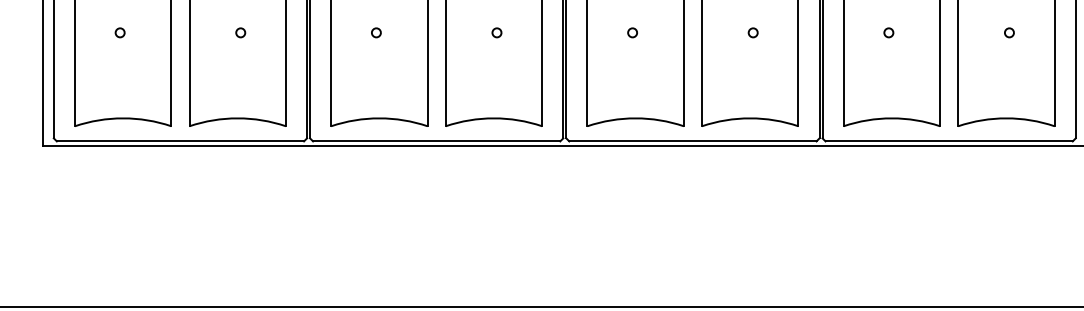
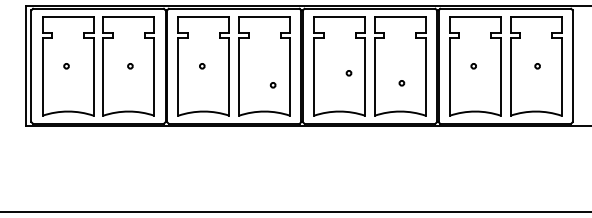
circle: (495, 33) -> (272, 85), moved
circle: (631, 33) -> (348, 73), moved
circle: (752, 33) -> (401, 83), moved

